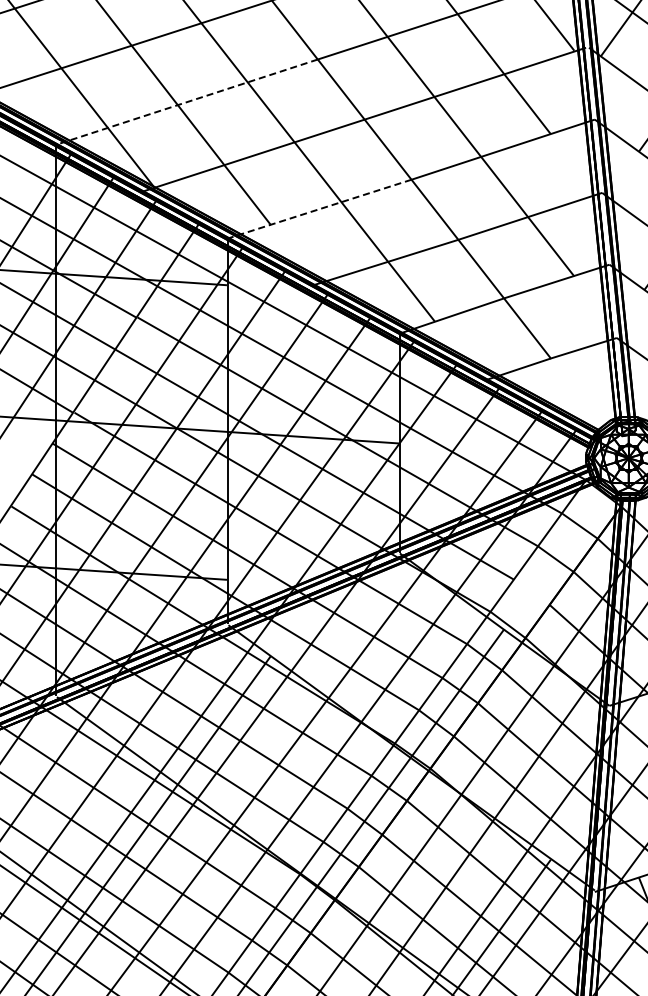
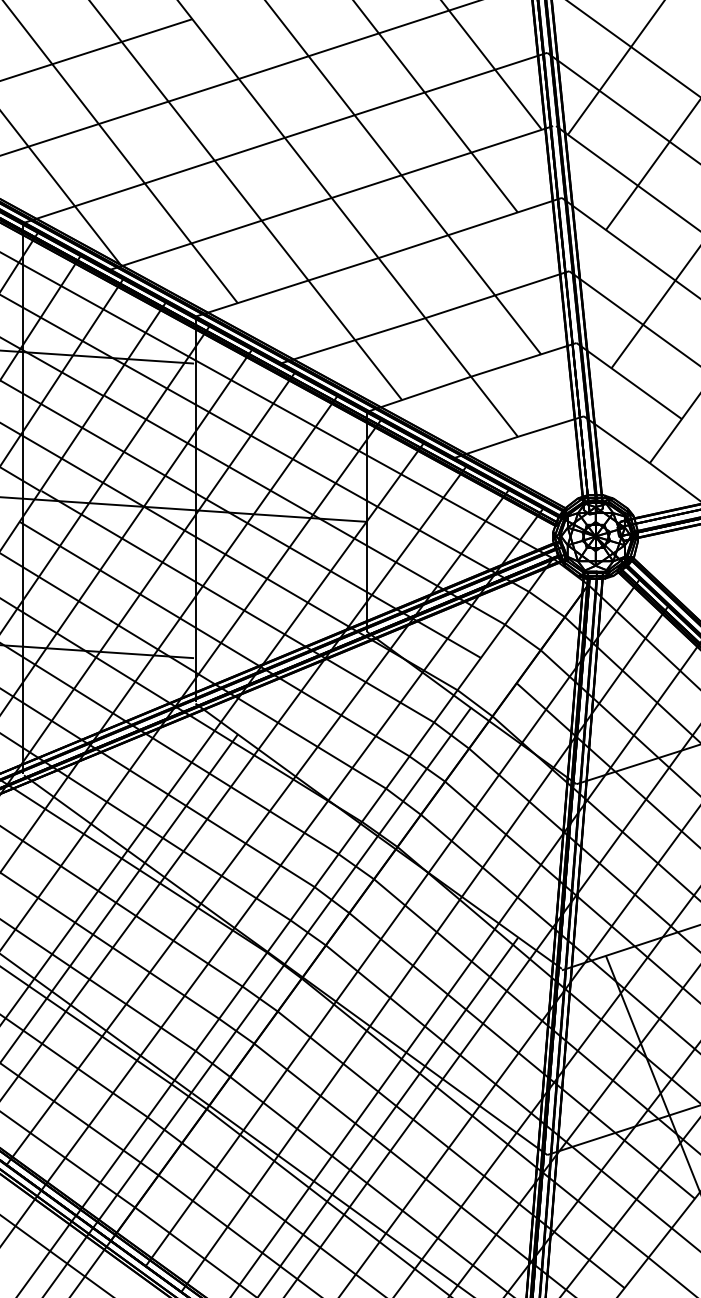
line: (187, 102) -> (154, 180), dashed -> solid
line: (319, 209) -> (286, 287), dashed -> solid

